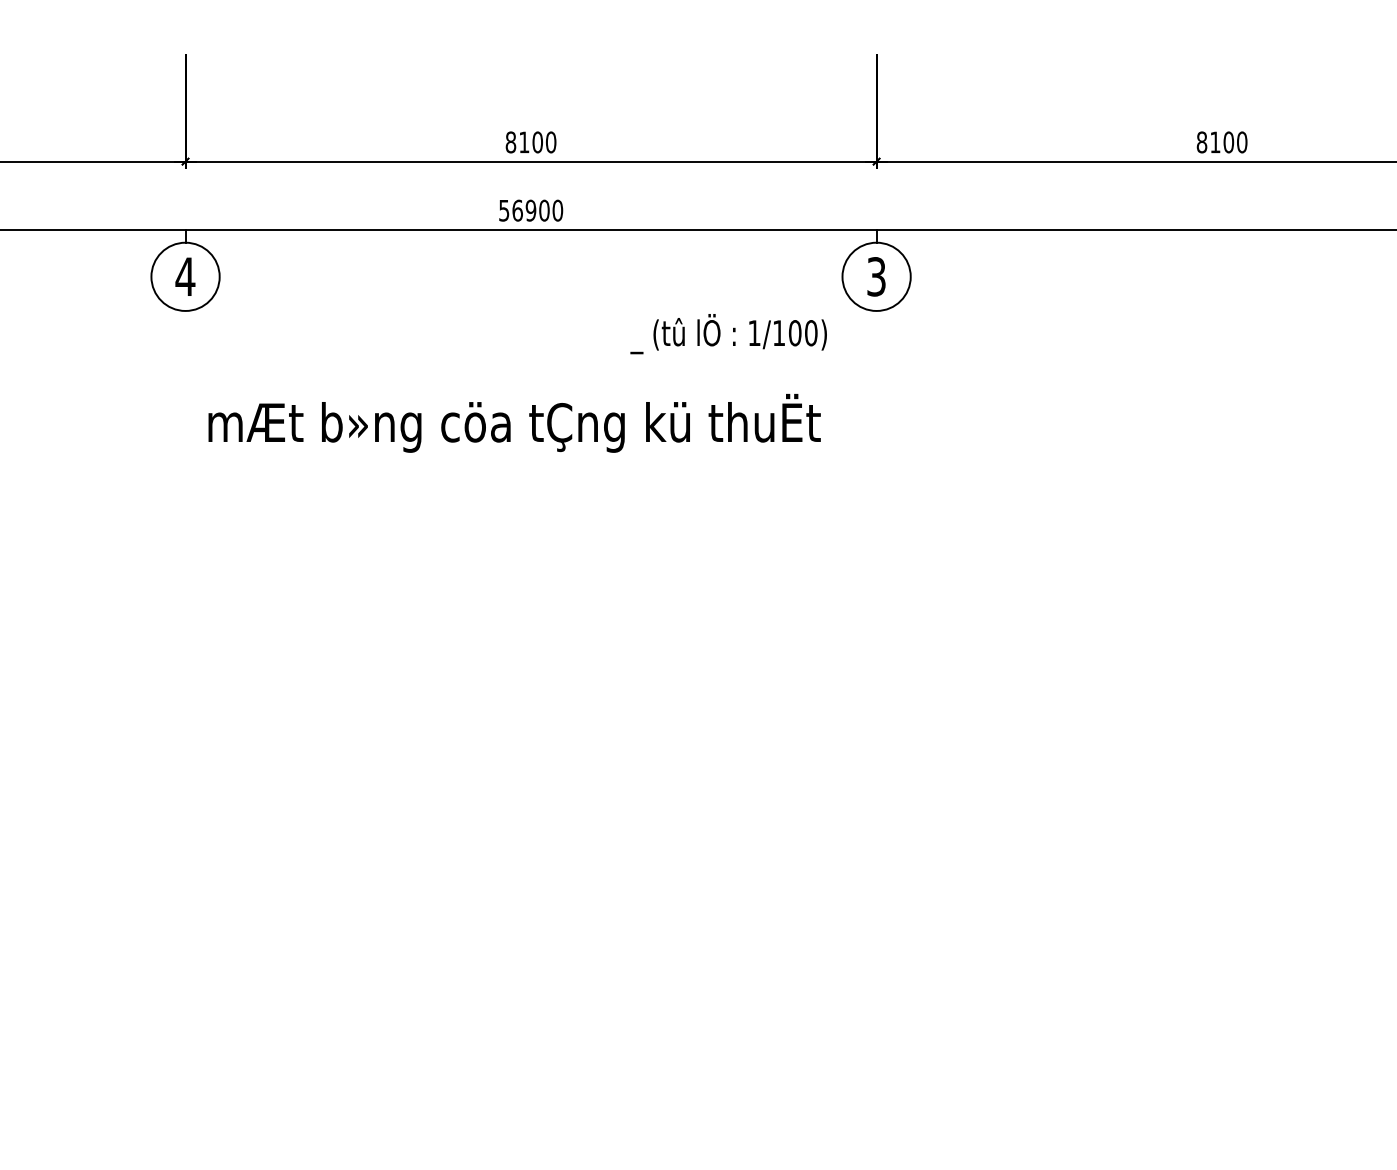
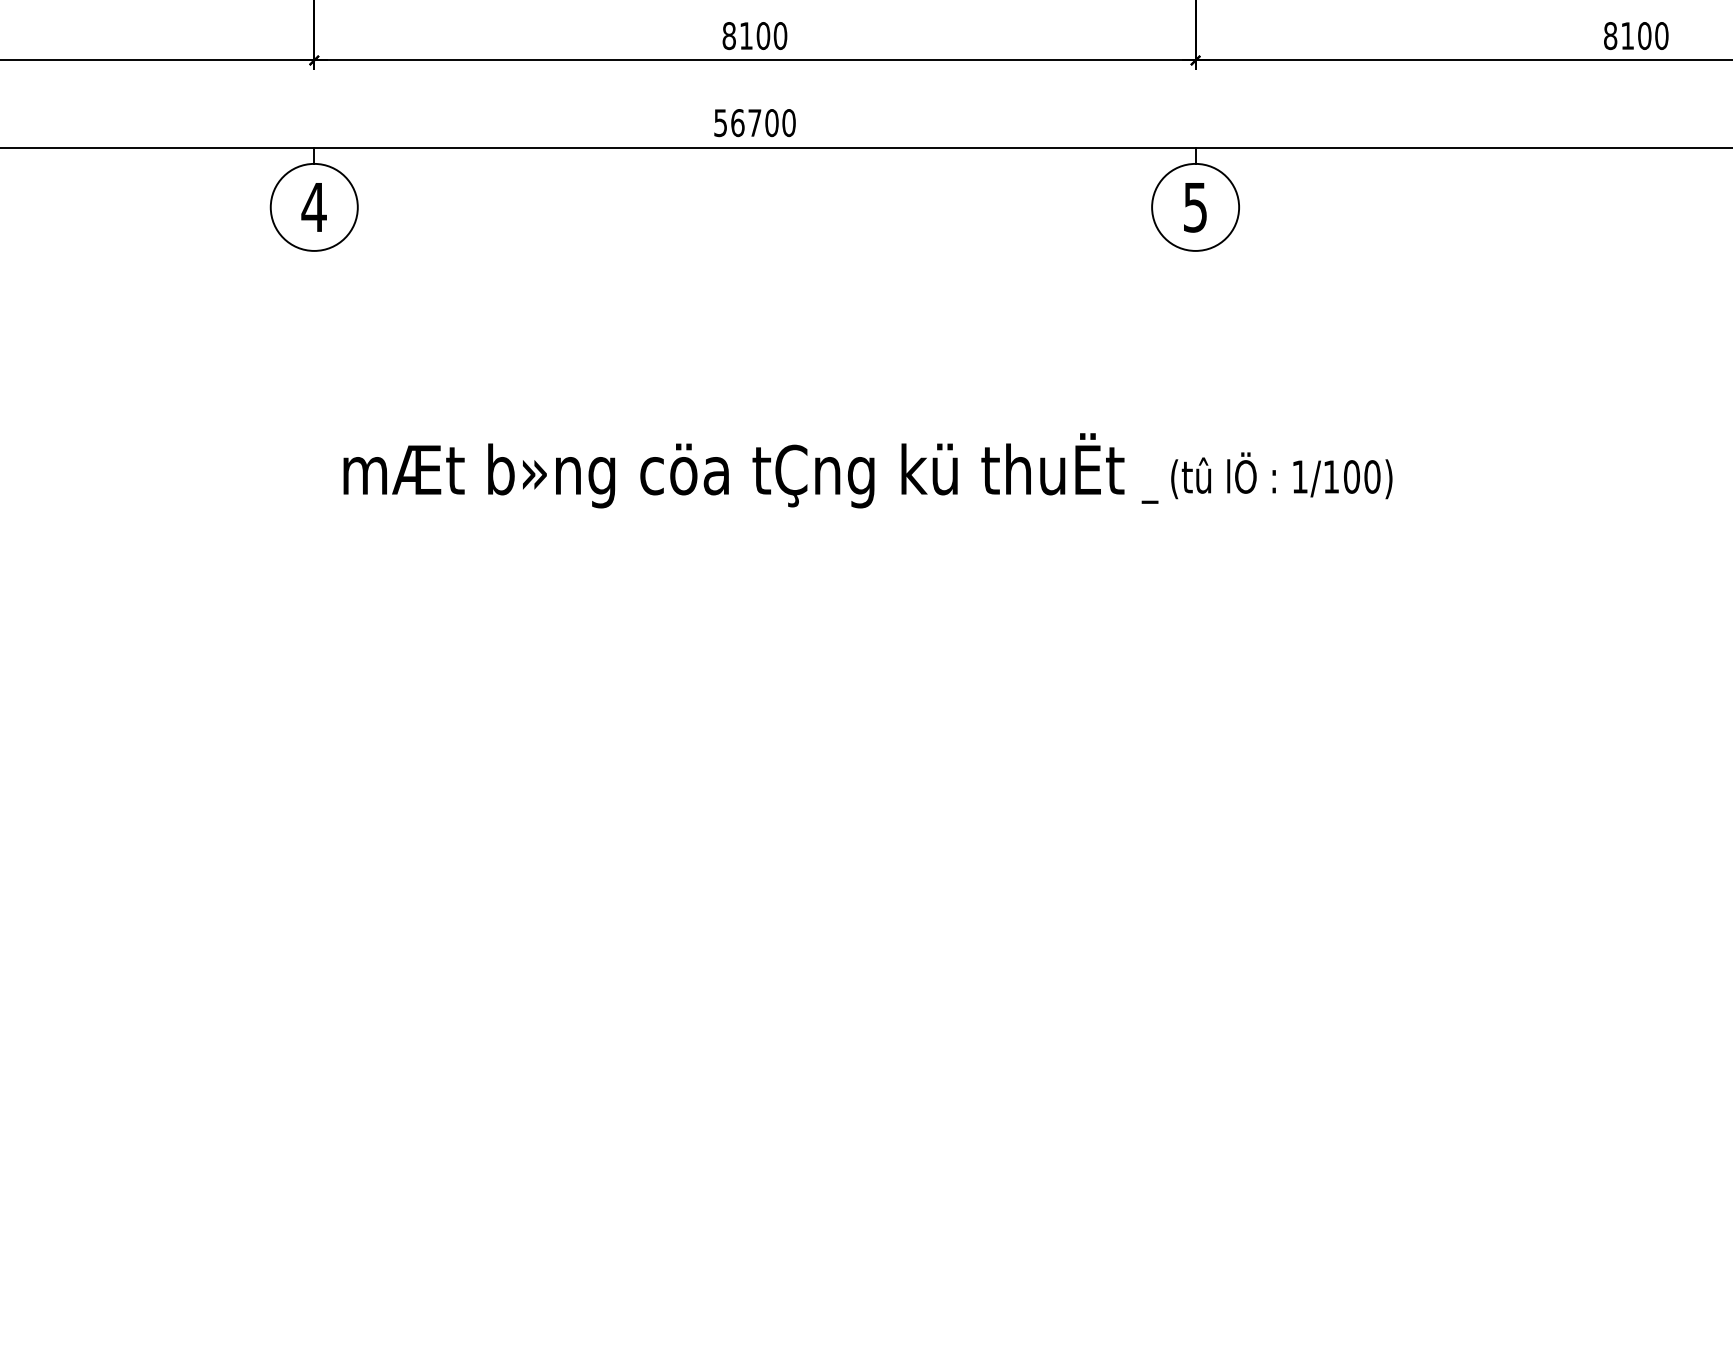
text: (530, 210) -> (754, 122), 56900 -> 56700
text: (876, 276) -> (1195, 206), 3 -> 5
text: (728, 334) -> (1266, 478), moved
text: (514, 423) -> (733, 470), moved

